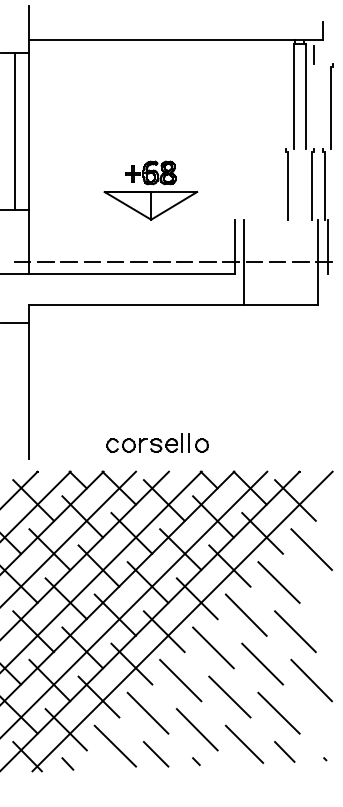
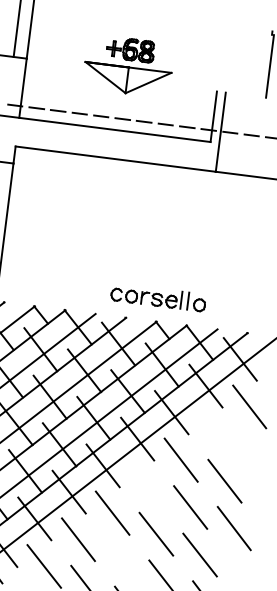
part: (150, 190) -> (128, 65), moved
part: (157, 442) -> (158, 297), moved
line: (278, 582) -> (214, 433), removed
line: (213, 647) -> (146, 486), removed
line: (196, 729) -> (121, 560), removed

